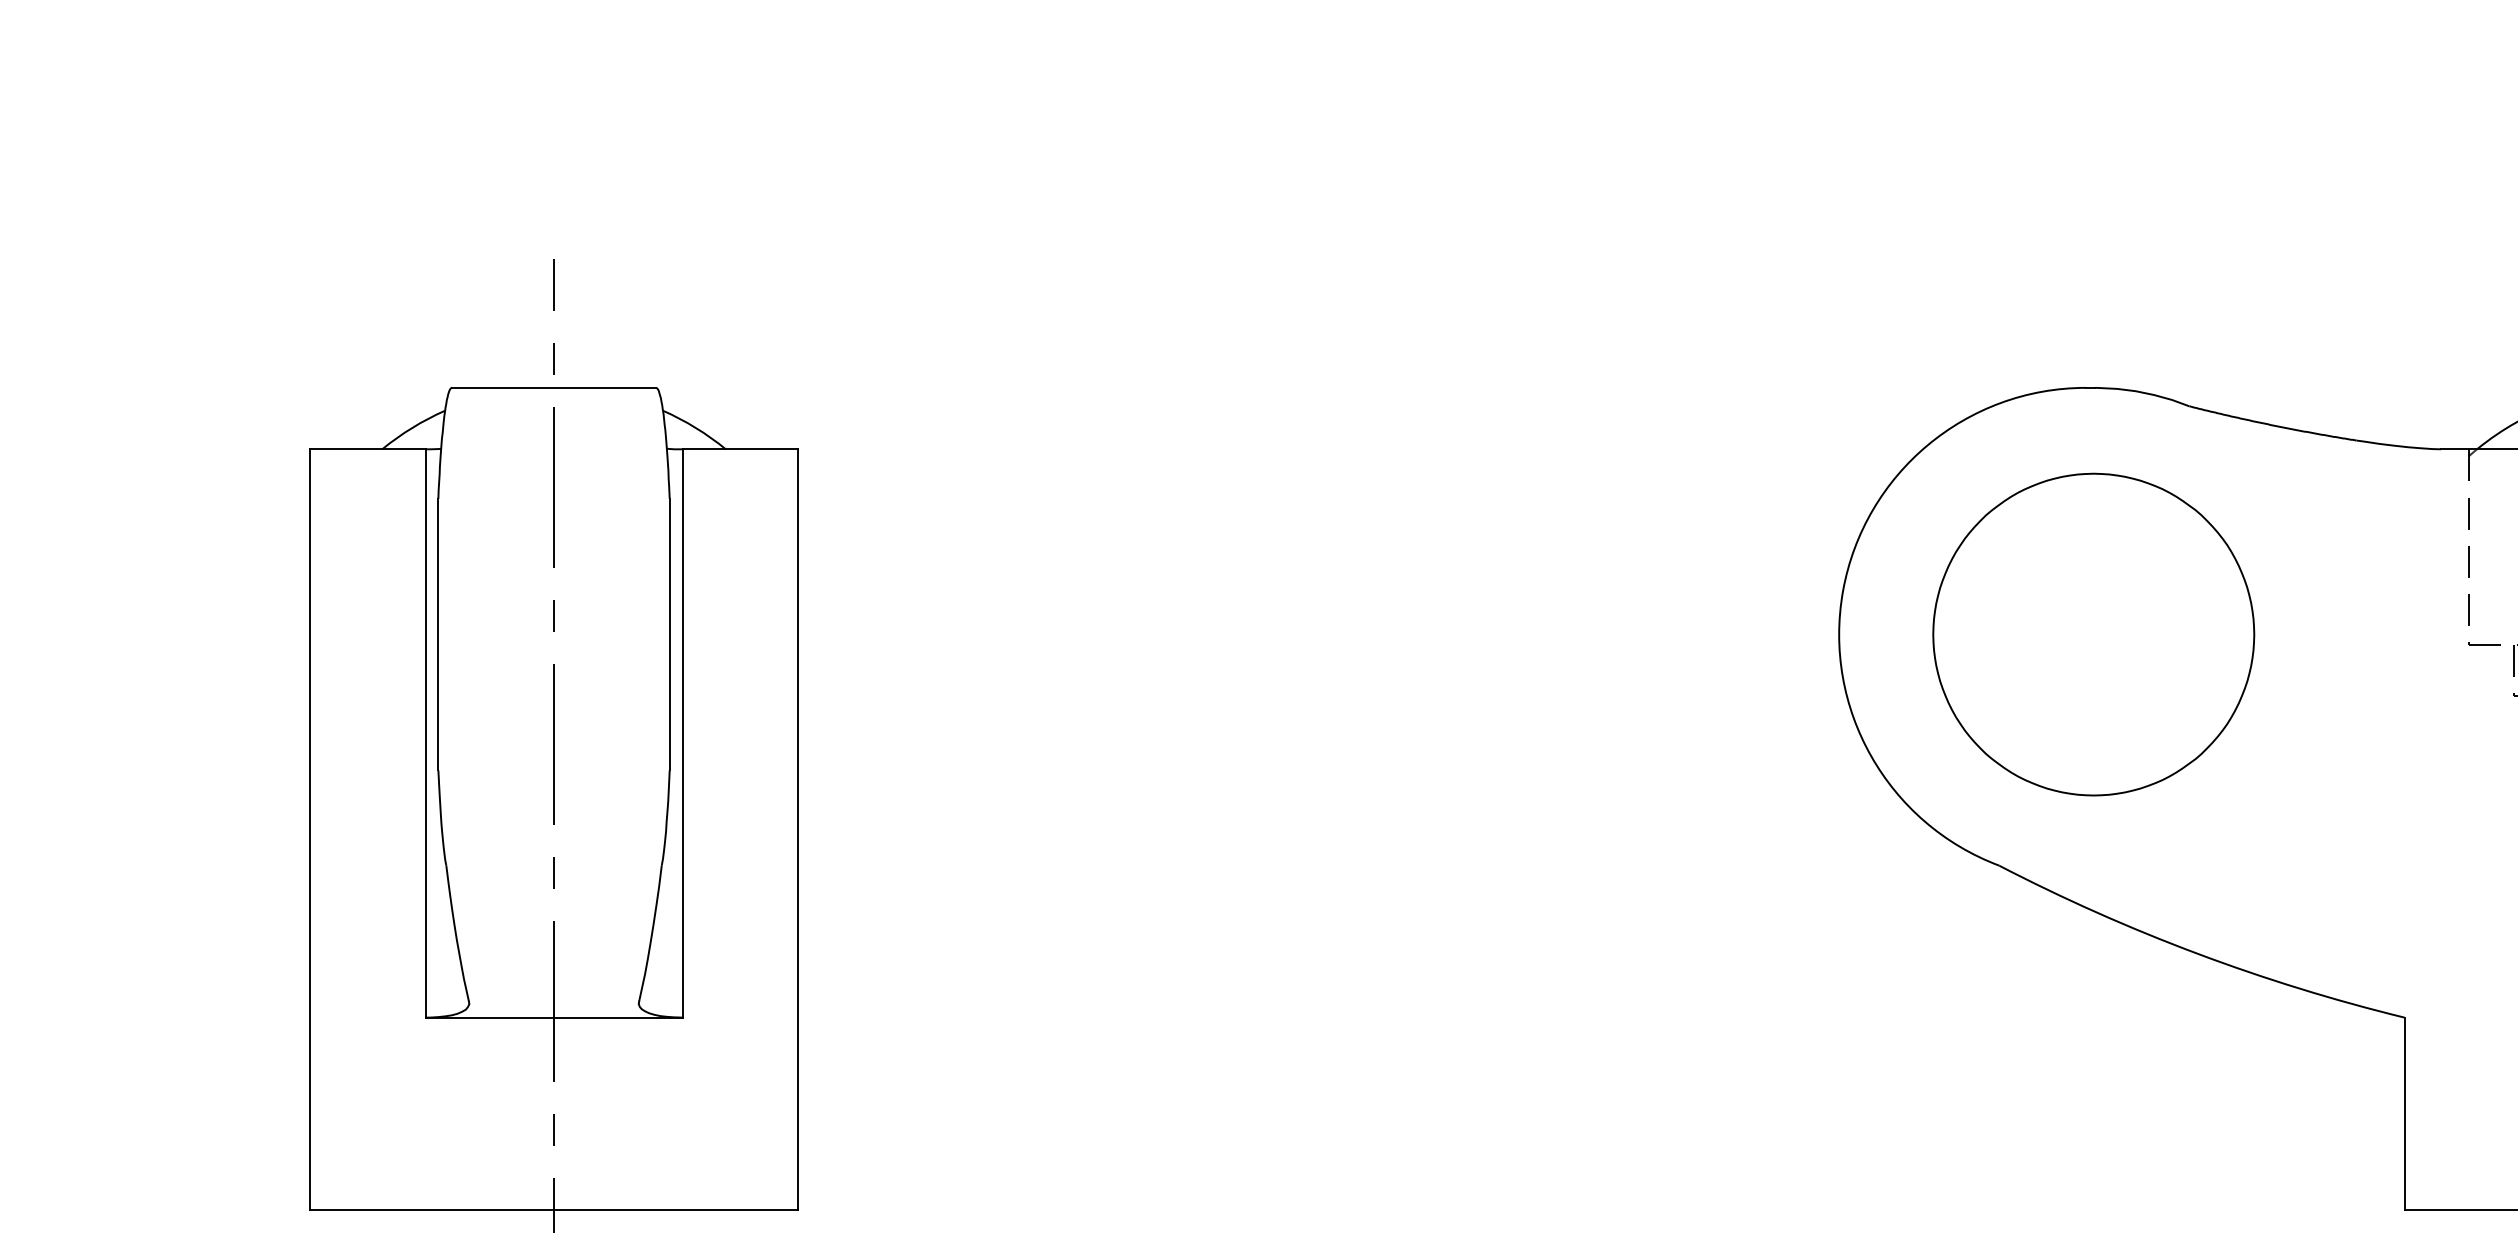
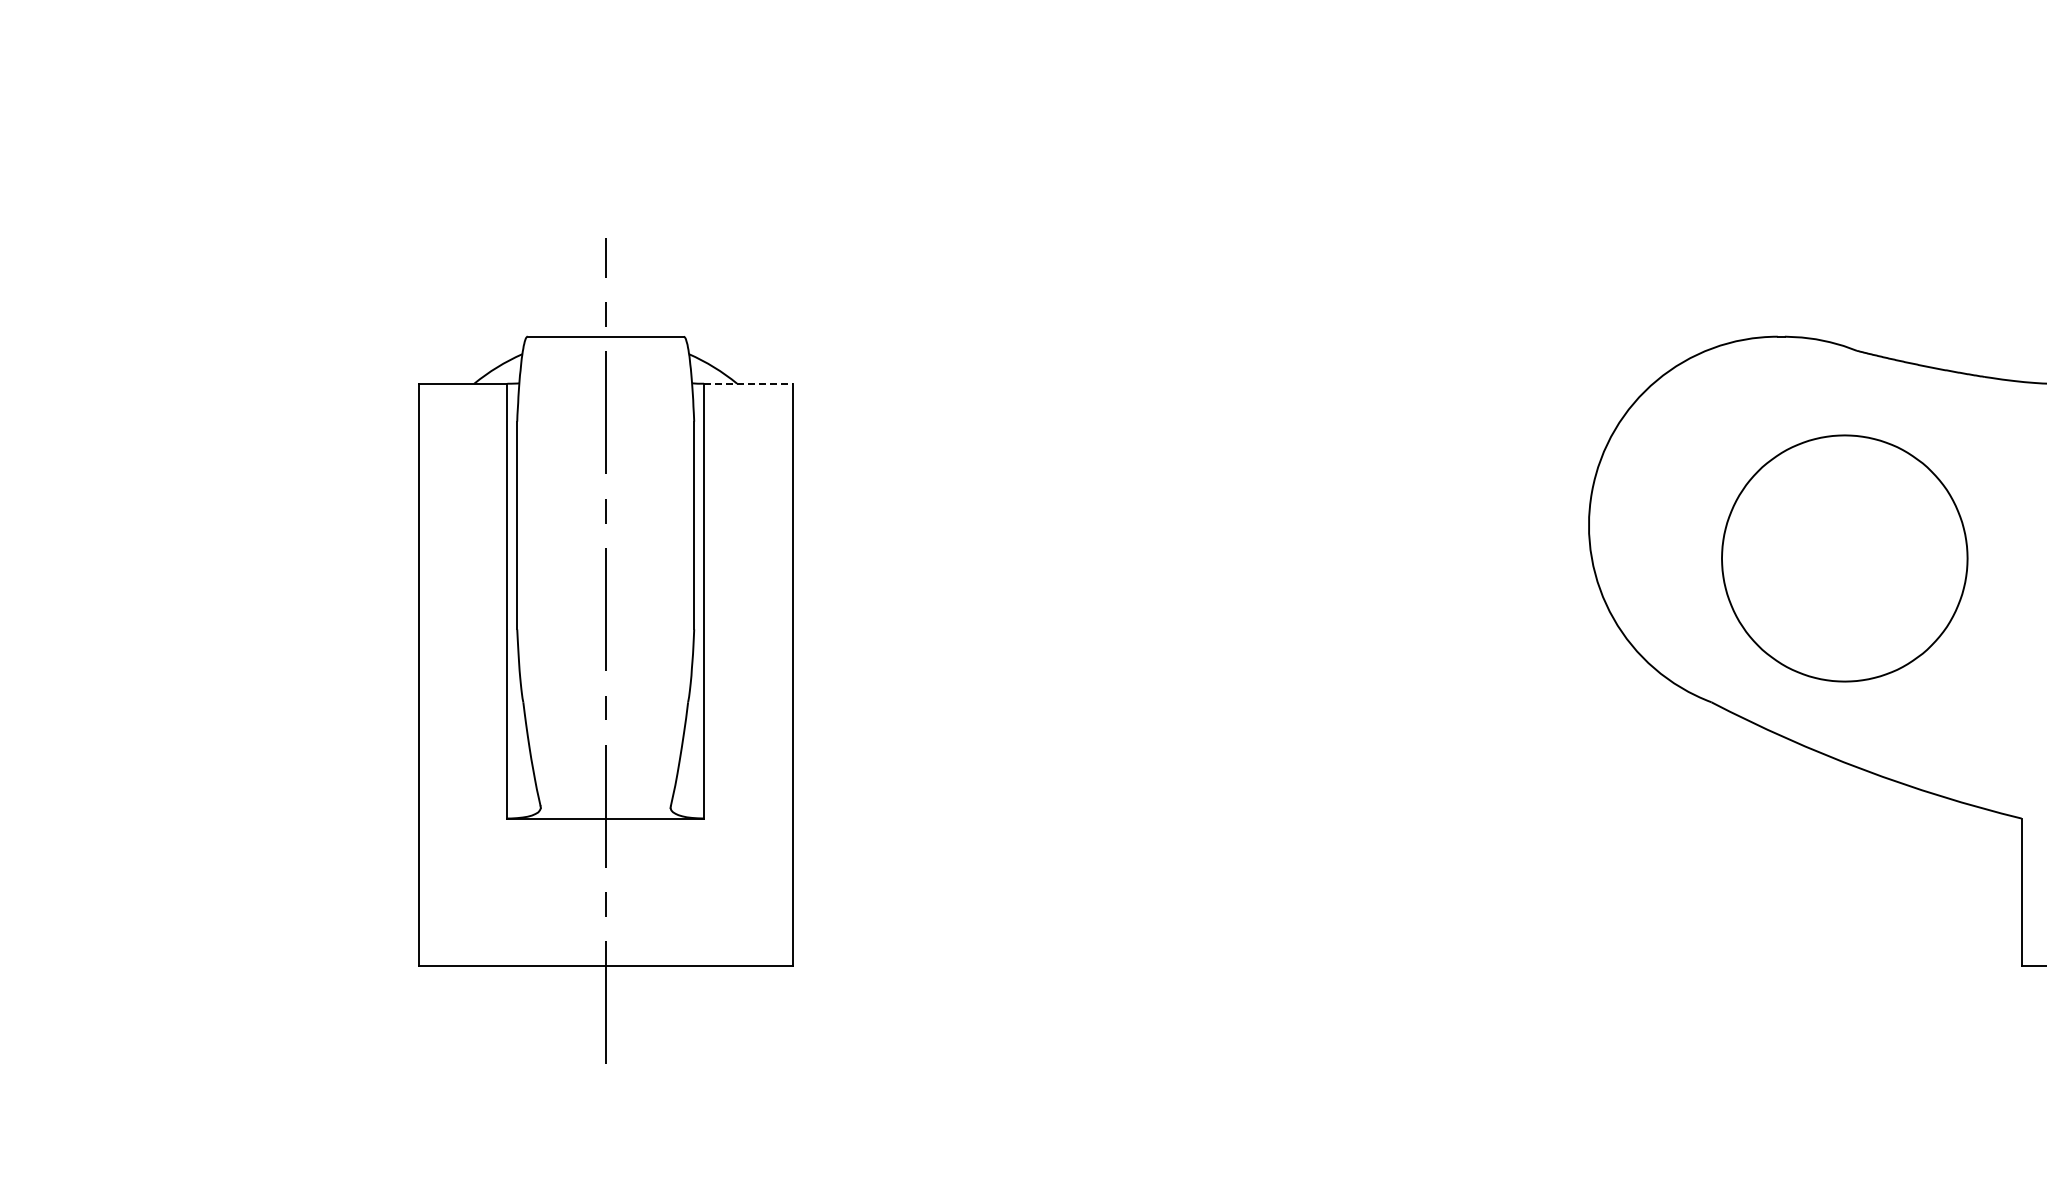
line: (740, 449) -> (748, 383), solid -> dashed
part: (2093, 634) -> (1844, 558), moved

